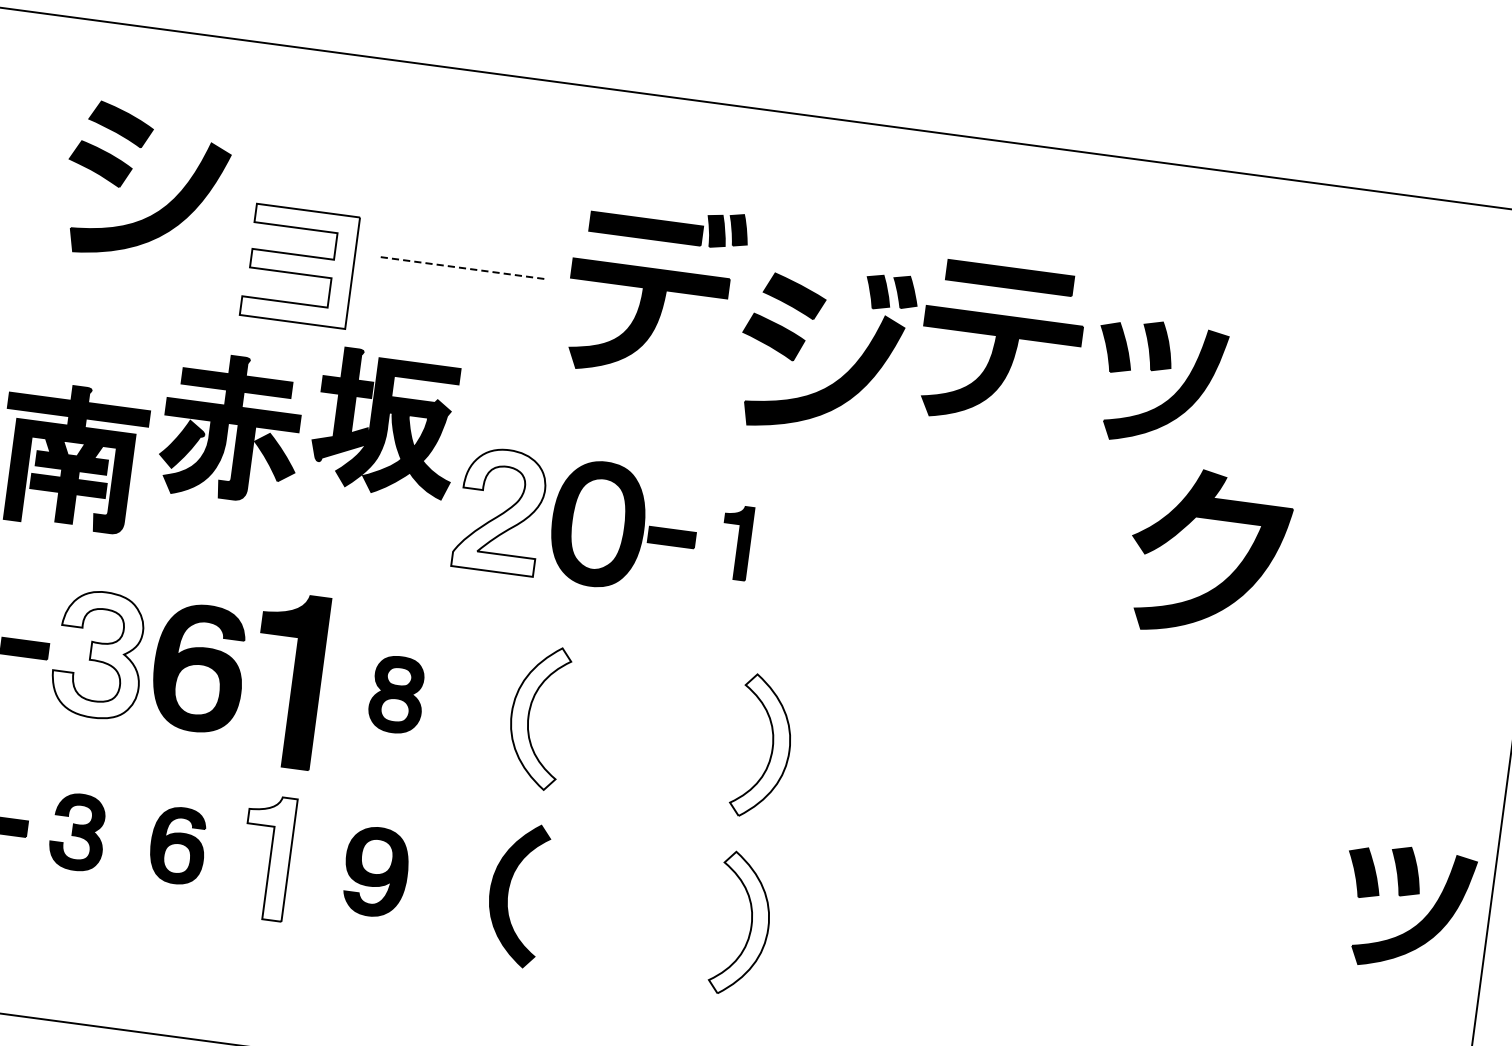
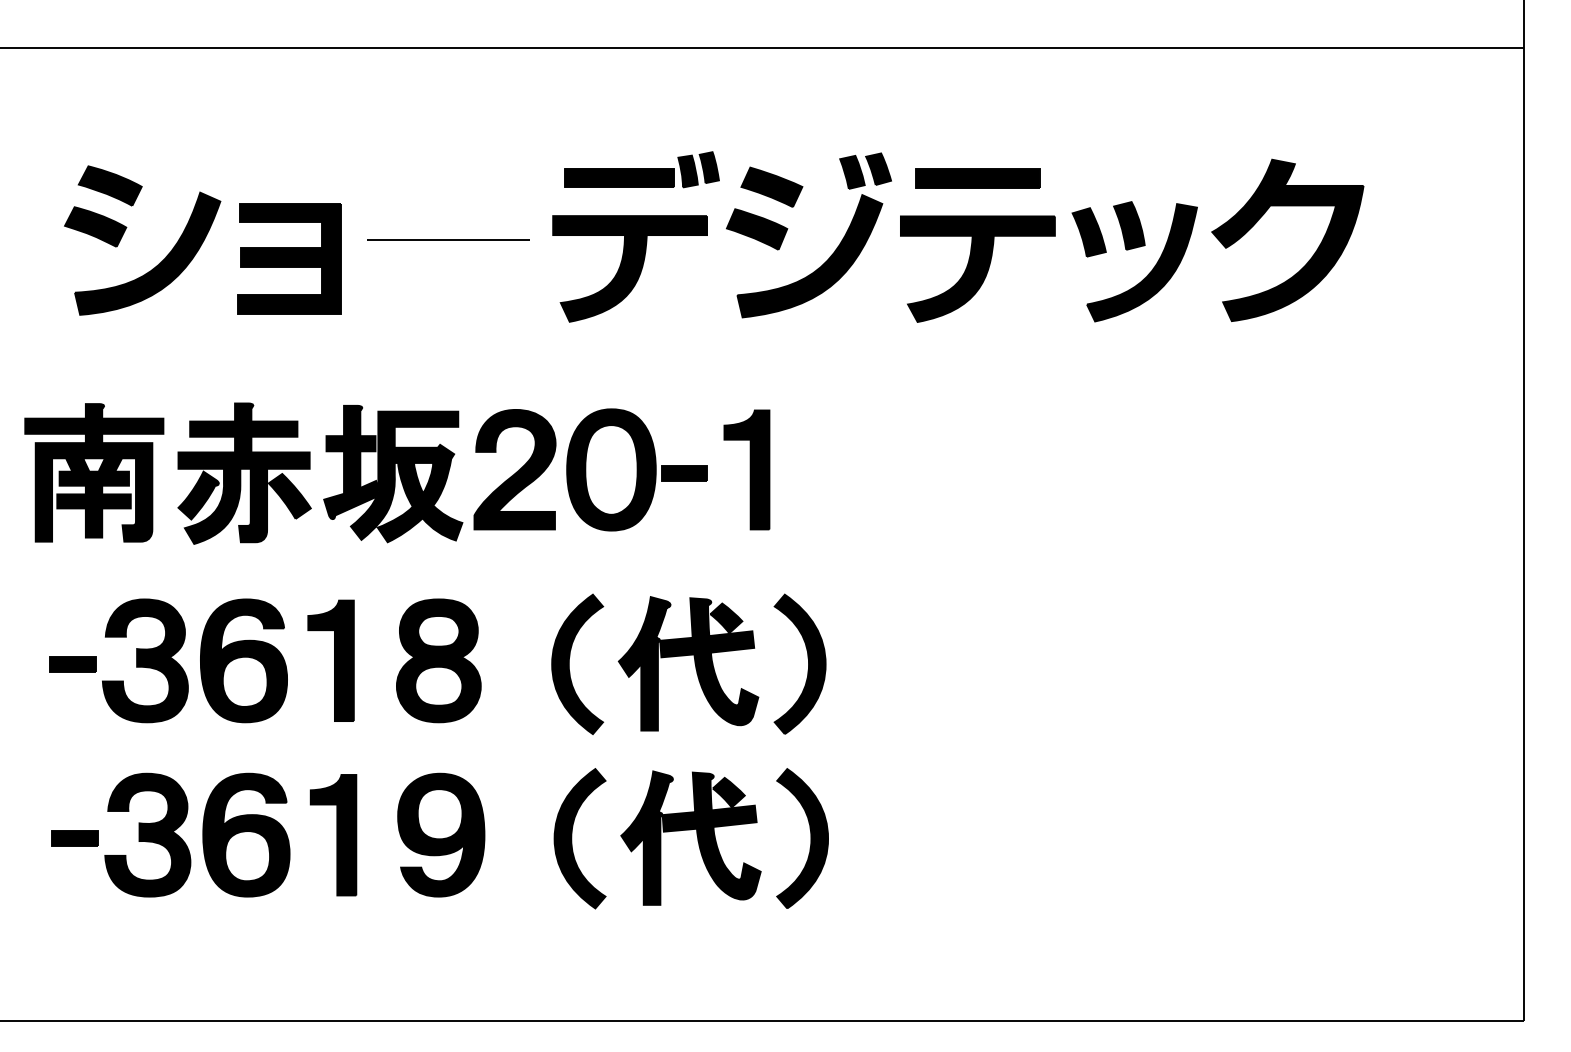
part: (130, 172) -> (125, 231), moved
fill: (299, 265) -> (289, 258), added
line: (464, 267) -> (448, 239), dashed -> solid
part: (805, 340) -> (788, 228), moved
part: (386, 424) -> (393, 474), moved
part: (231, 428) -> (244, 473), moved
fill: (499, 510) -> (514, 469), added
part: (735, 541) -> (746, 469), size x1.67
part: (1231, 573) -> (1312, 255), moved
fill: (98, 654) -> (144, 660), added
part: (287, 679) -> (330, 660), size x0.71
part: (396, 694) -> (438, 660), size x1.67
fill: (537, 717) -> (577, 664), added
part: (650, 731) -> (688, 663), added
fill: (762, 747) -> (799, 664), added
part: (77, 831) -> (147, 834), size x1.67
part: (178, 844) -> (246, 834), size x1.67
fill: (266, 856) -> (333, 834), added
part: (376, 871) -> (441, 834), size x1.43
part: (1405, 896) -> (1440, 725), removed
part: (635, 907) -> (696, 835), added
fill: (742, 924) -> (802, 838), added

